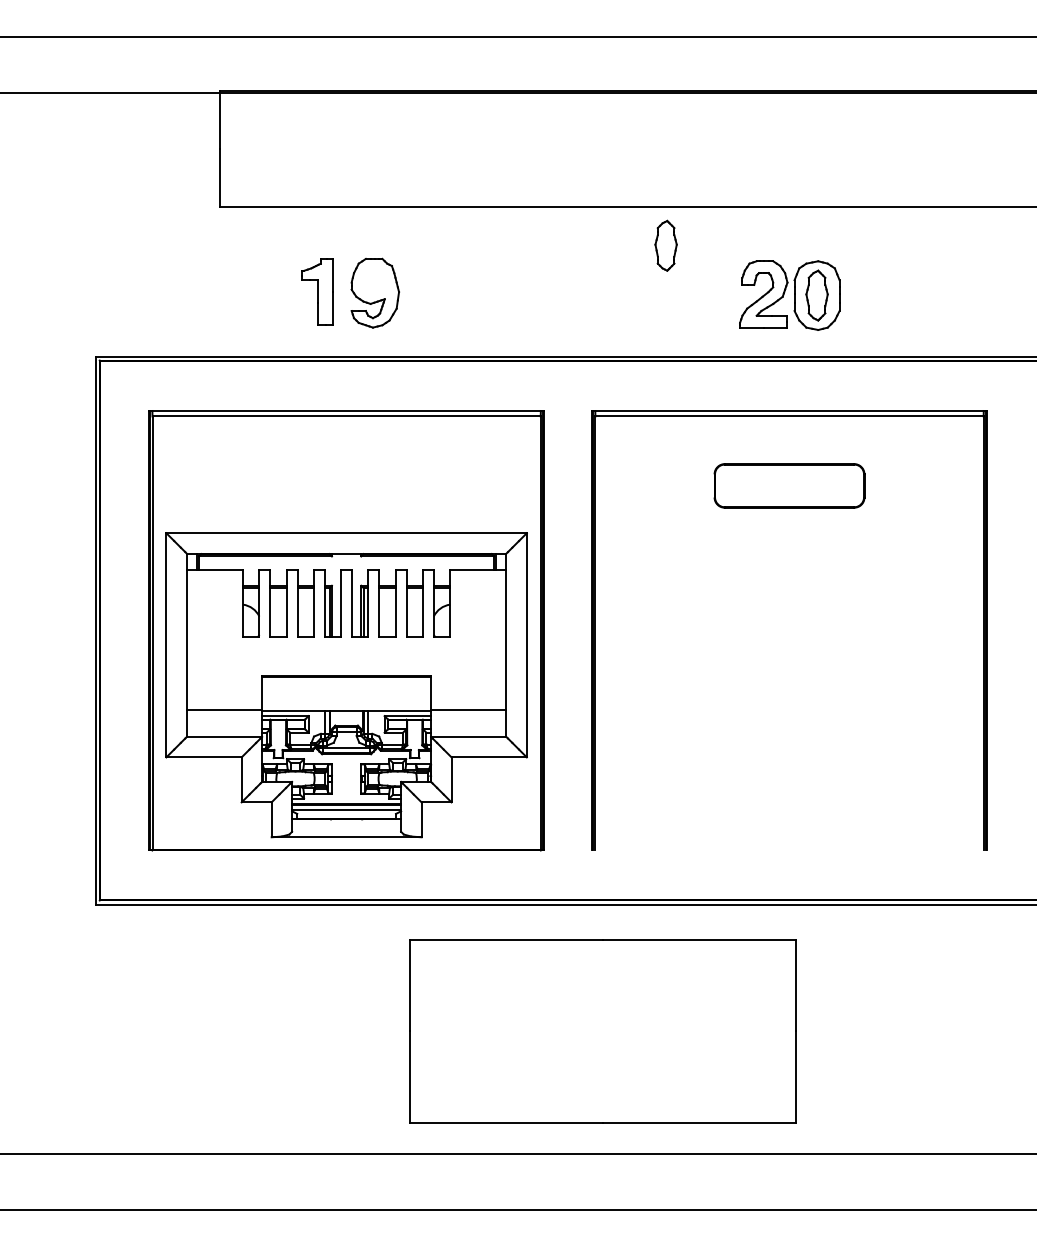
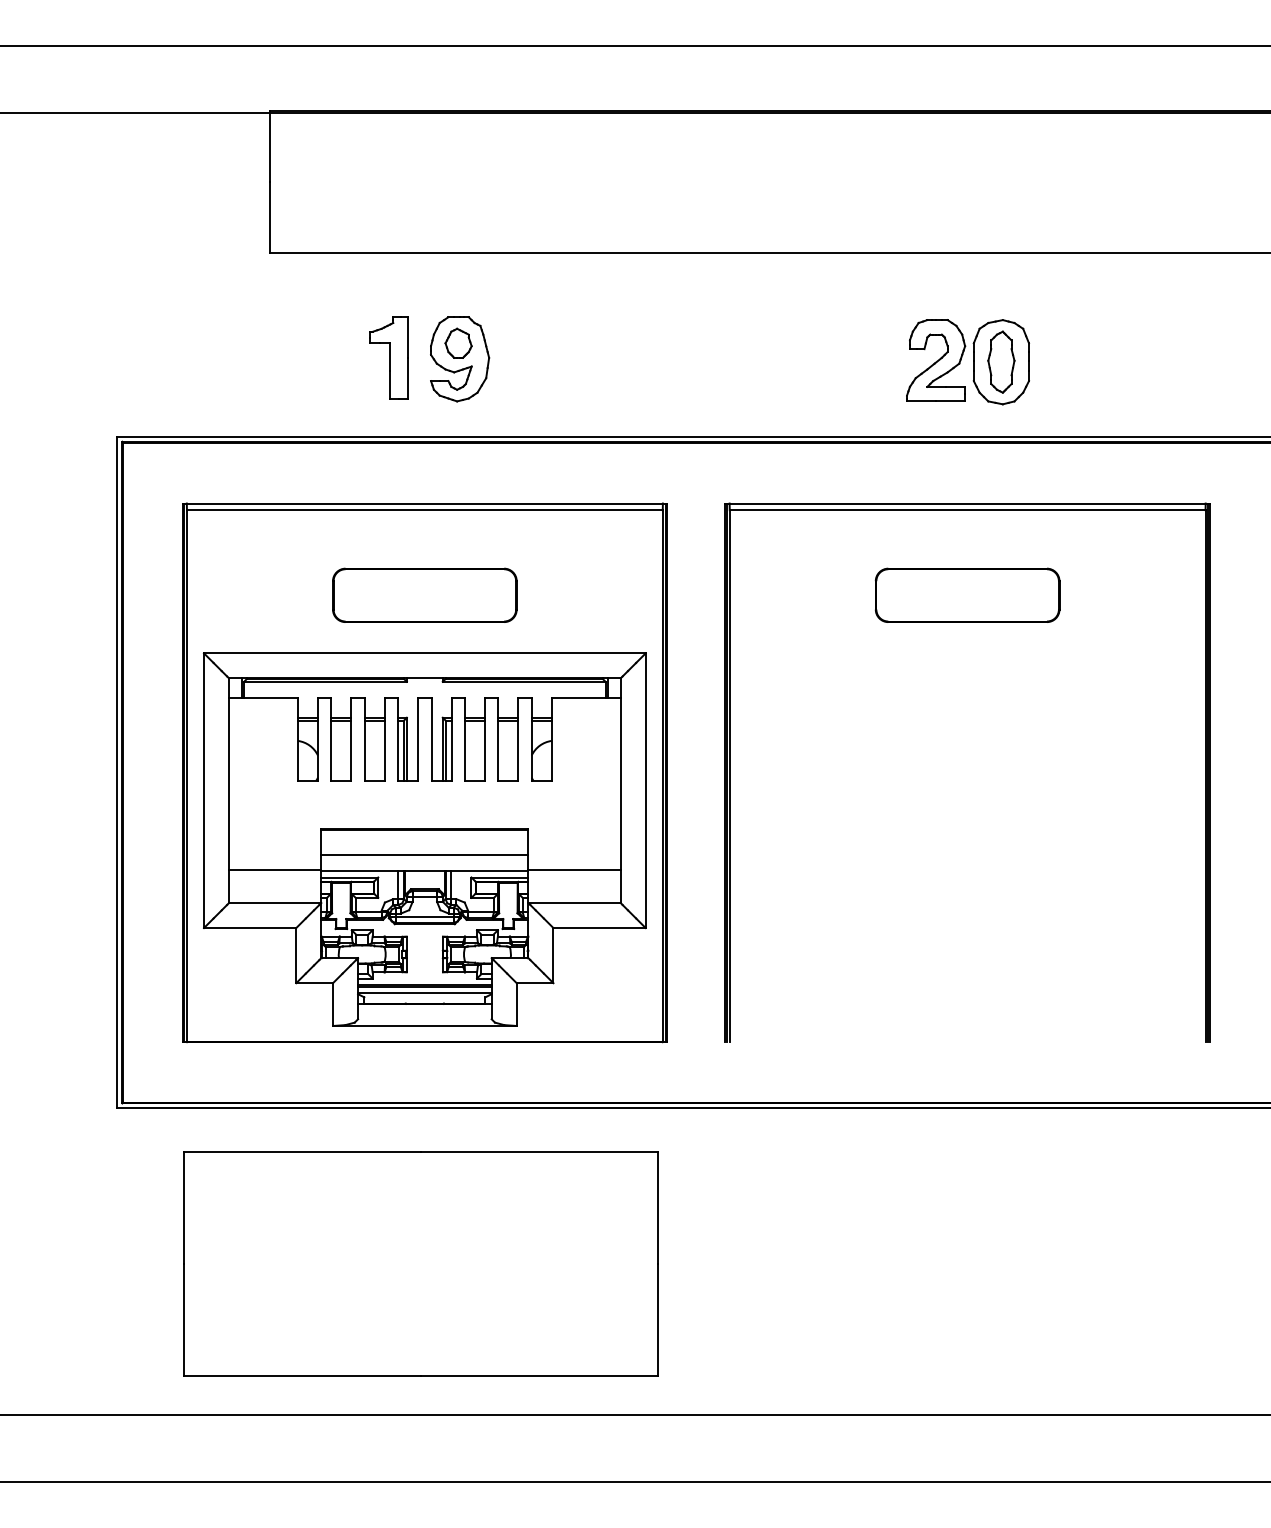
part: (666, 245) -> (816, 300), removed
part: (374, 279) -> (458, 342), added
part: (346, 485) -> (424, 594), added
line: (346, 698) -> (424, 855), added
part: (602, 1031) -> (420, 1263), moved

